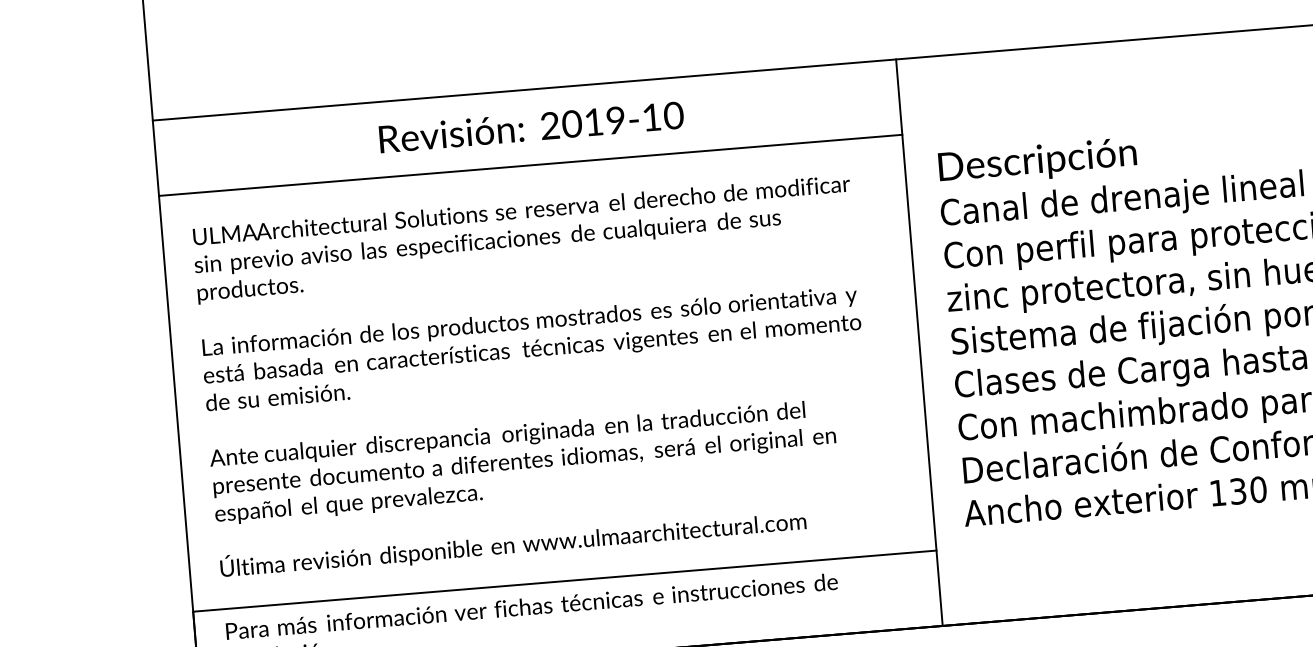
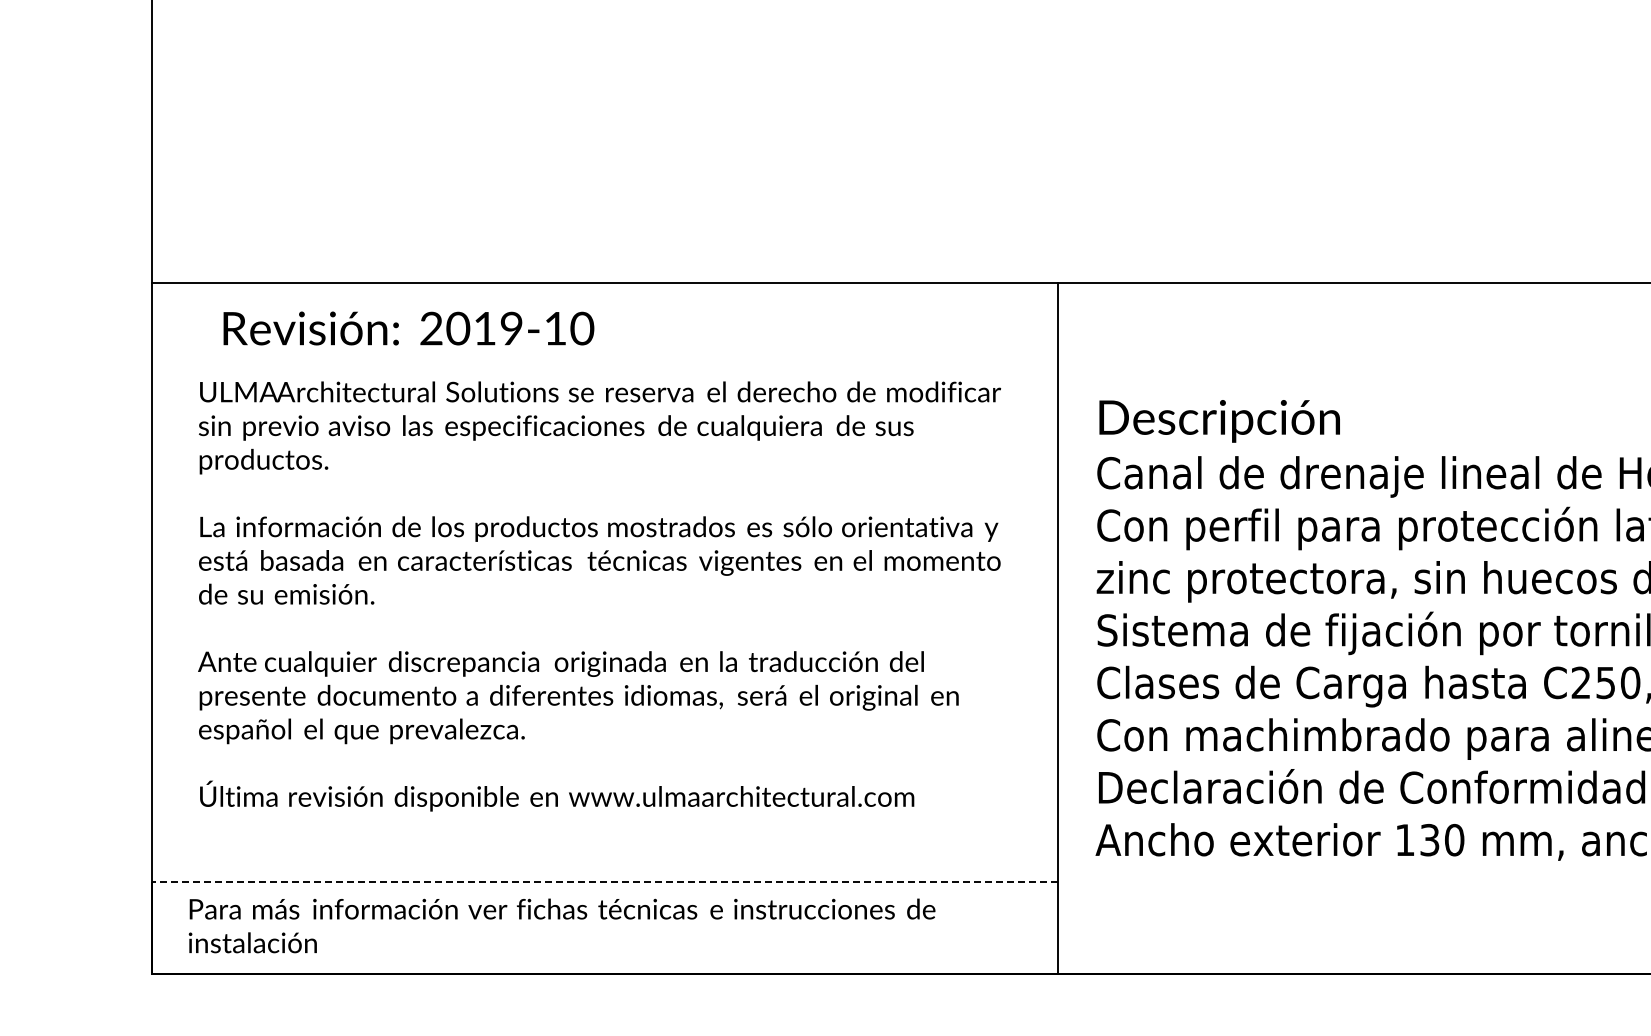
text: (531, 127) -> (408, 328), moved
line: (530, 165) -> (604, 374), removed
text: (534, 377) -> (599, 596), moved
line: (564, 580) -> (604, 881), solid -> dashed

